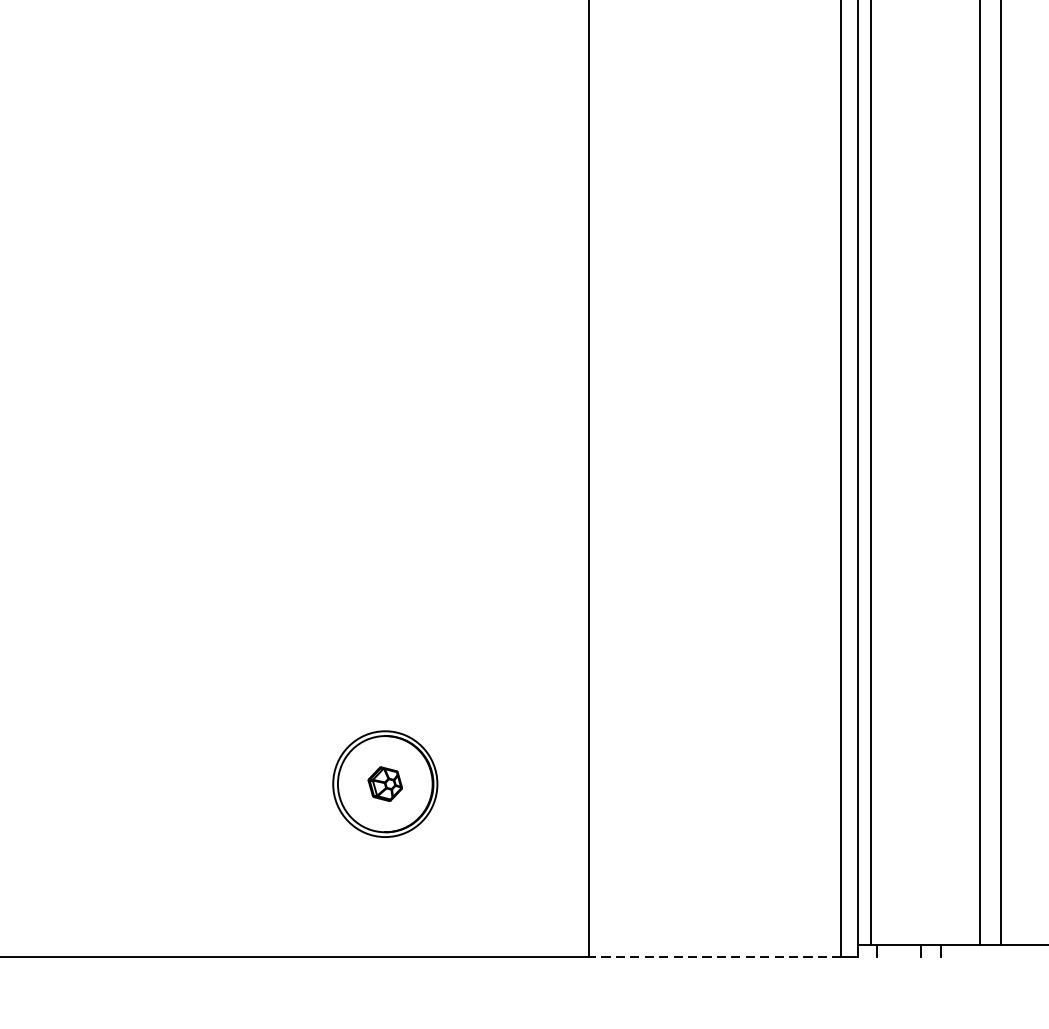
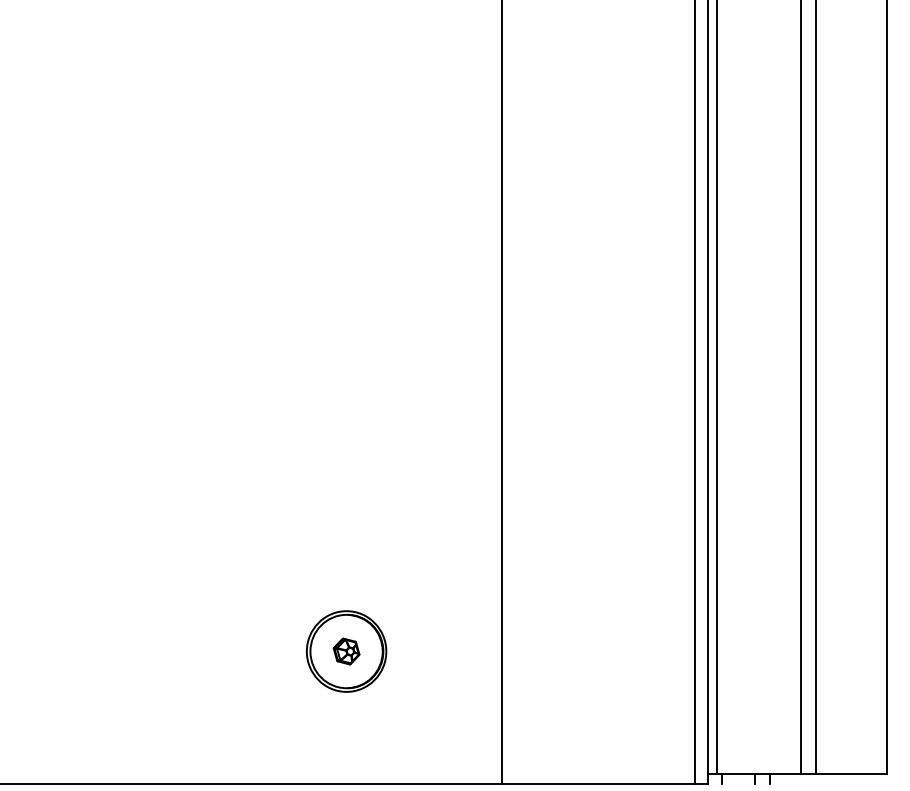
line: (714, 957) -> (597, 783), dashed -> solid

